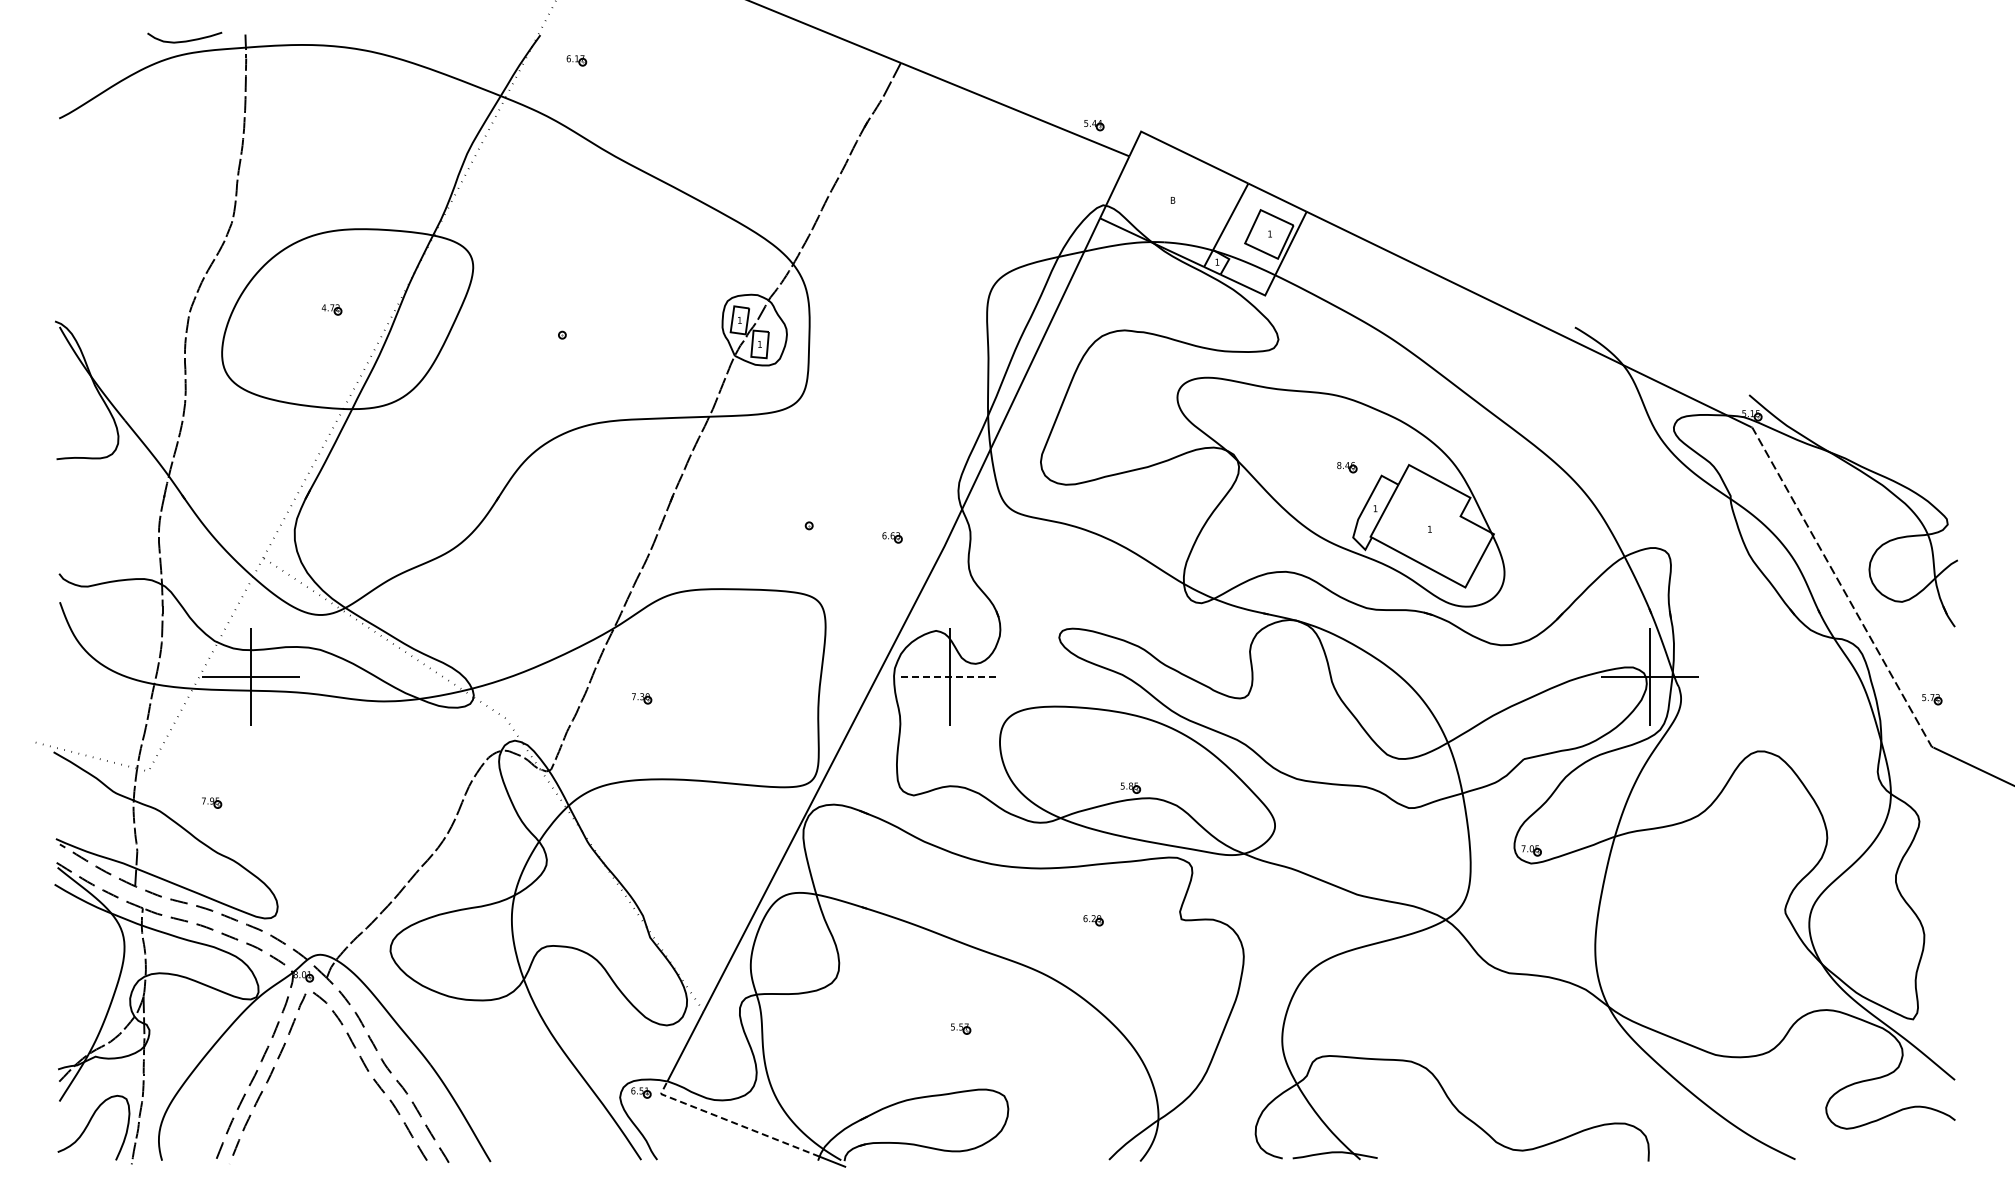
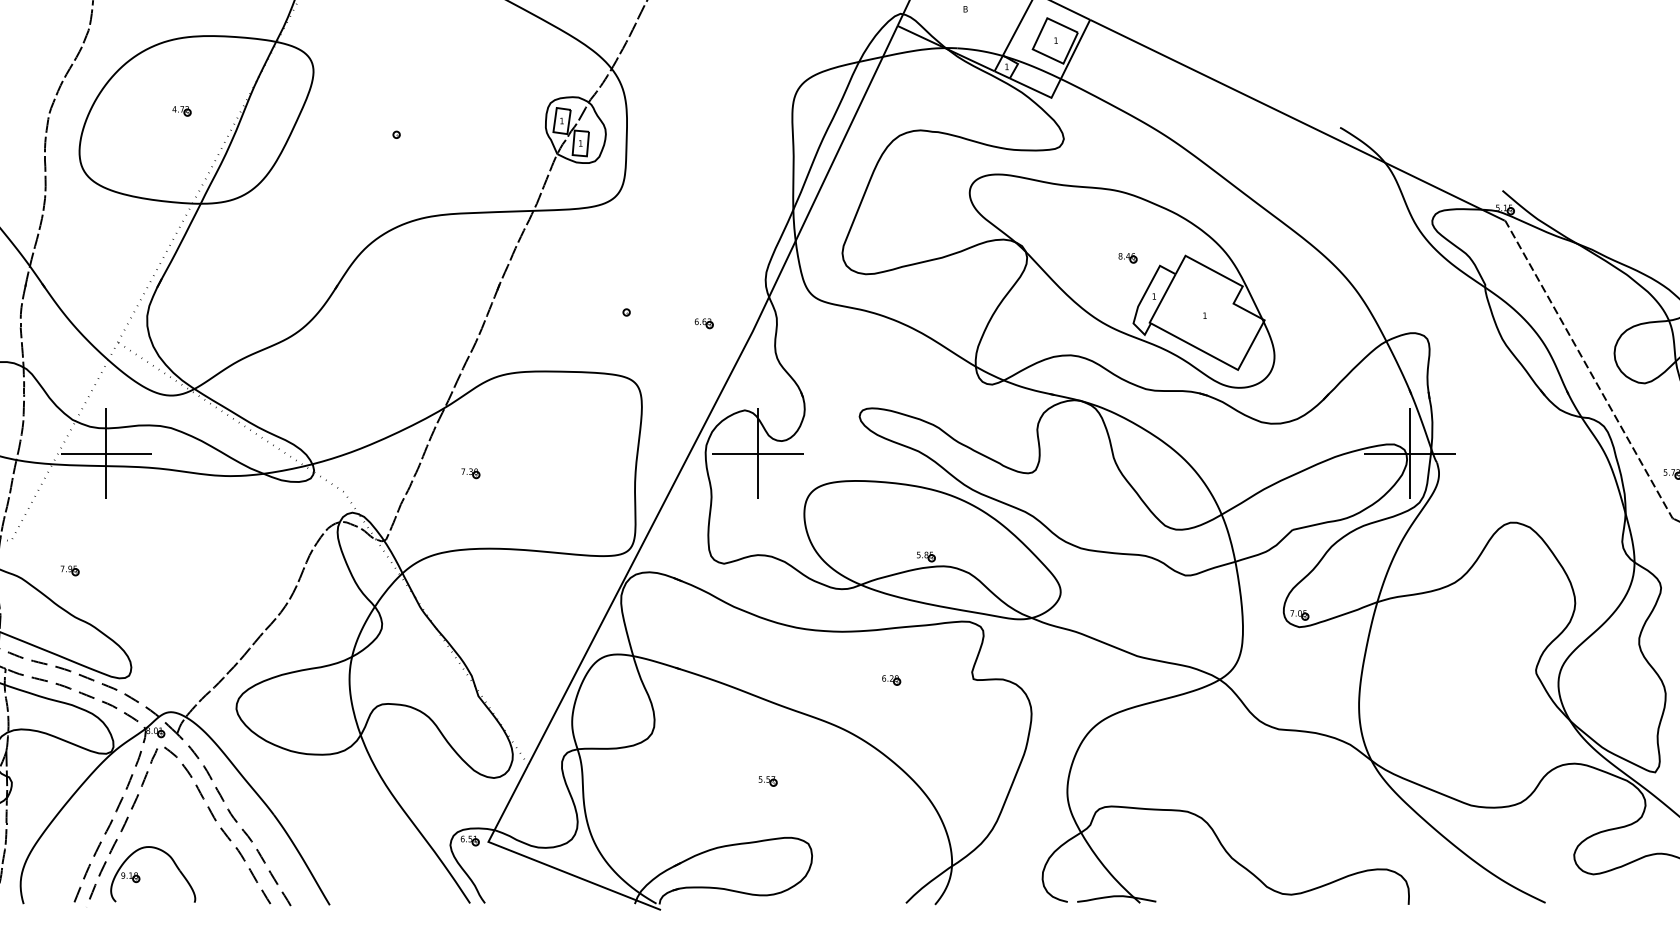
line: (950, 677) -> (758, 453), dashed -> solid
line: (732, 1122) -> (555, 868), dashed -> solid
part: (287, 1132) -> (140, 877), added

